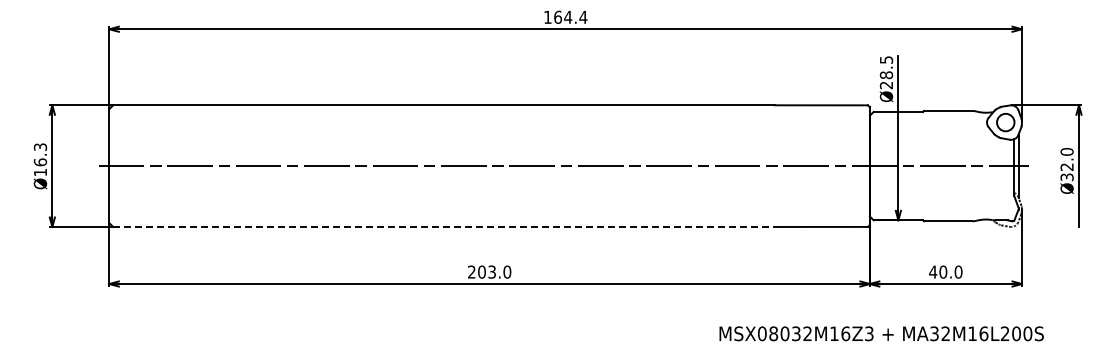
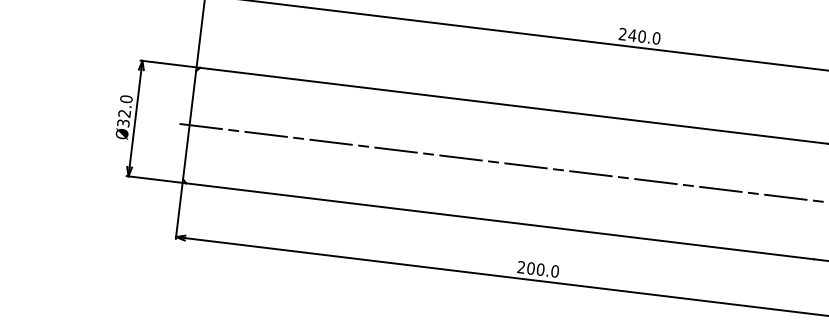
text: (565, 16) -> (639, 35), 164.4 -> 240.0
text: (40, 159) -> (124, 110), Ø16.3 -> Ø32.0
line: (444, 226) -> (500, 220), dashed -> solid
text: (492, 271) -> (541, 269), 203.0 -> 200.0

